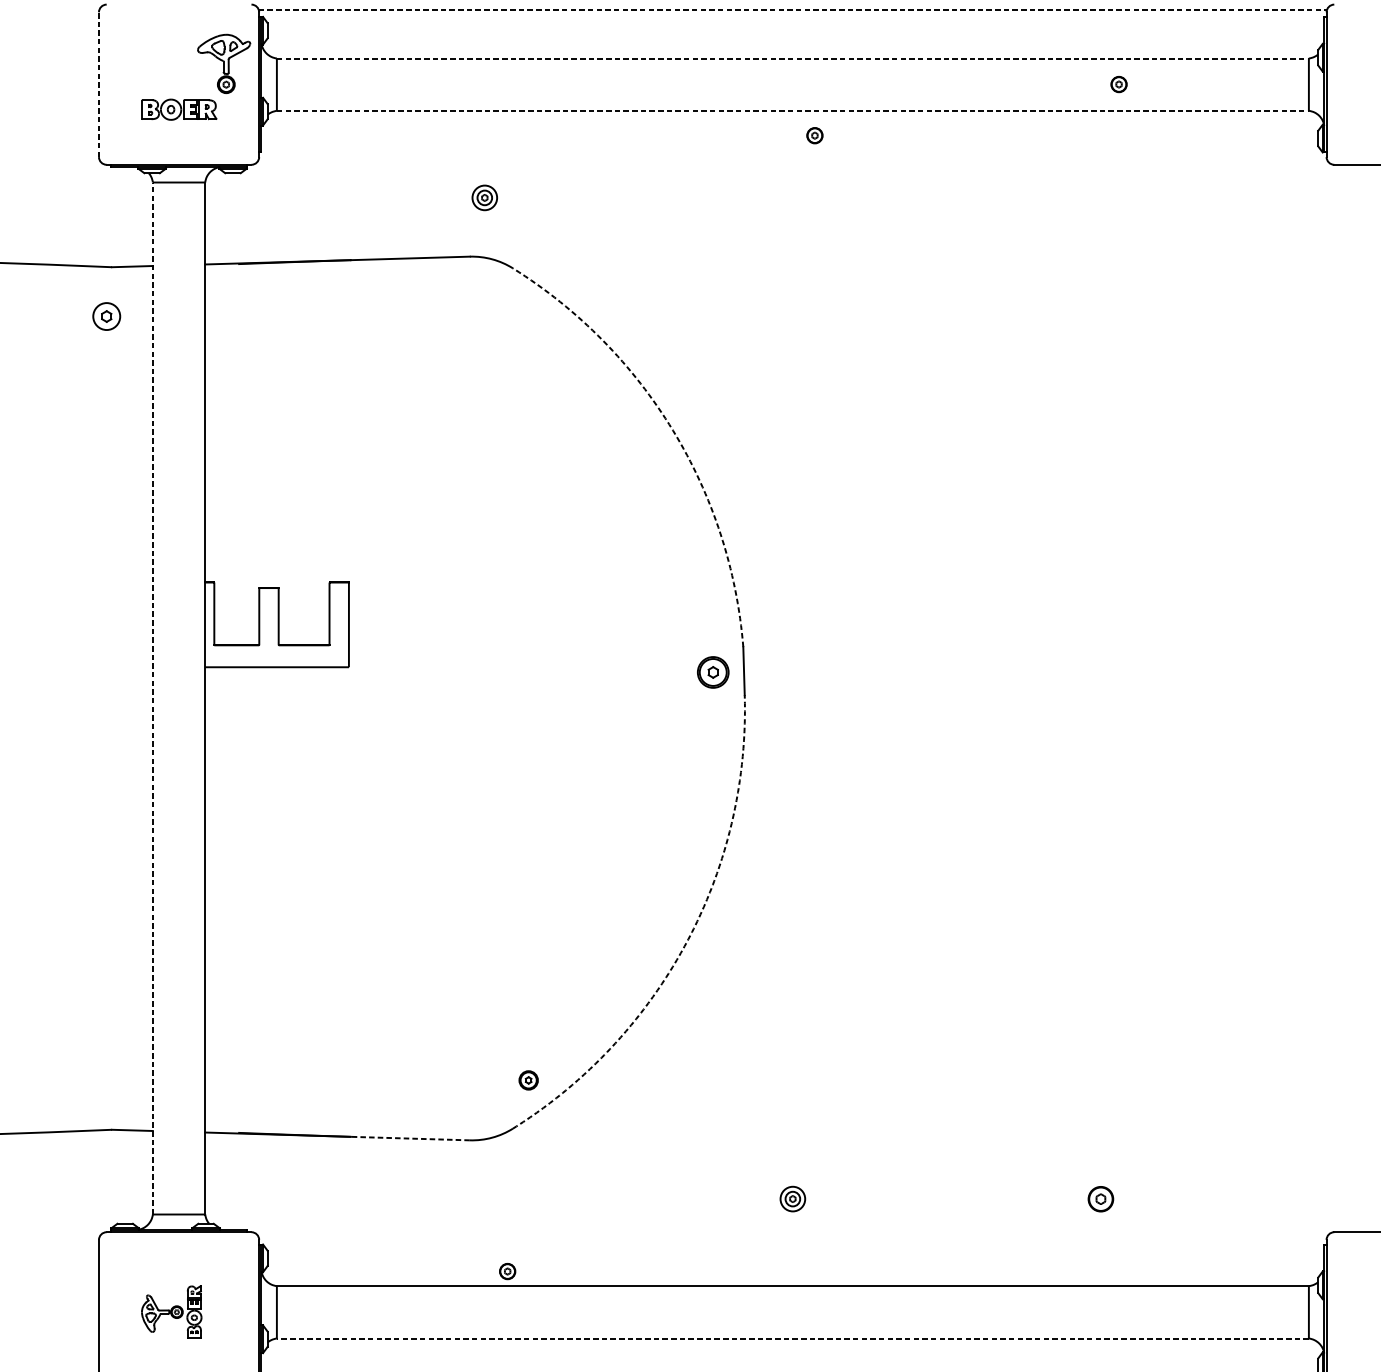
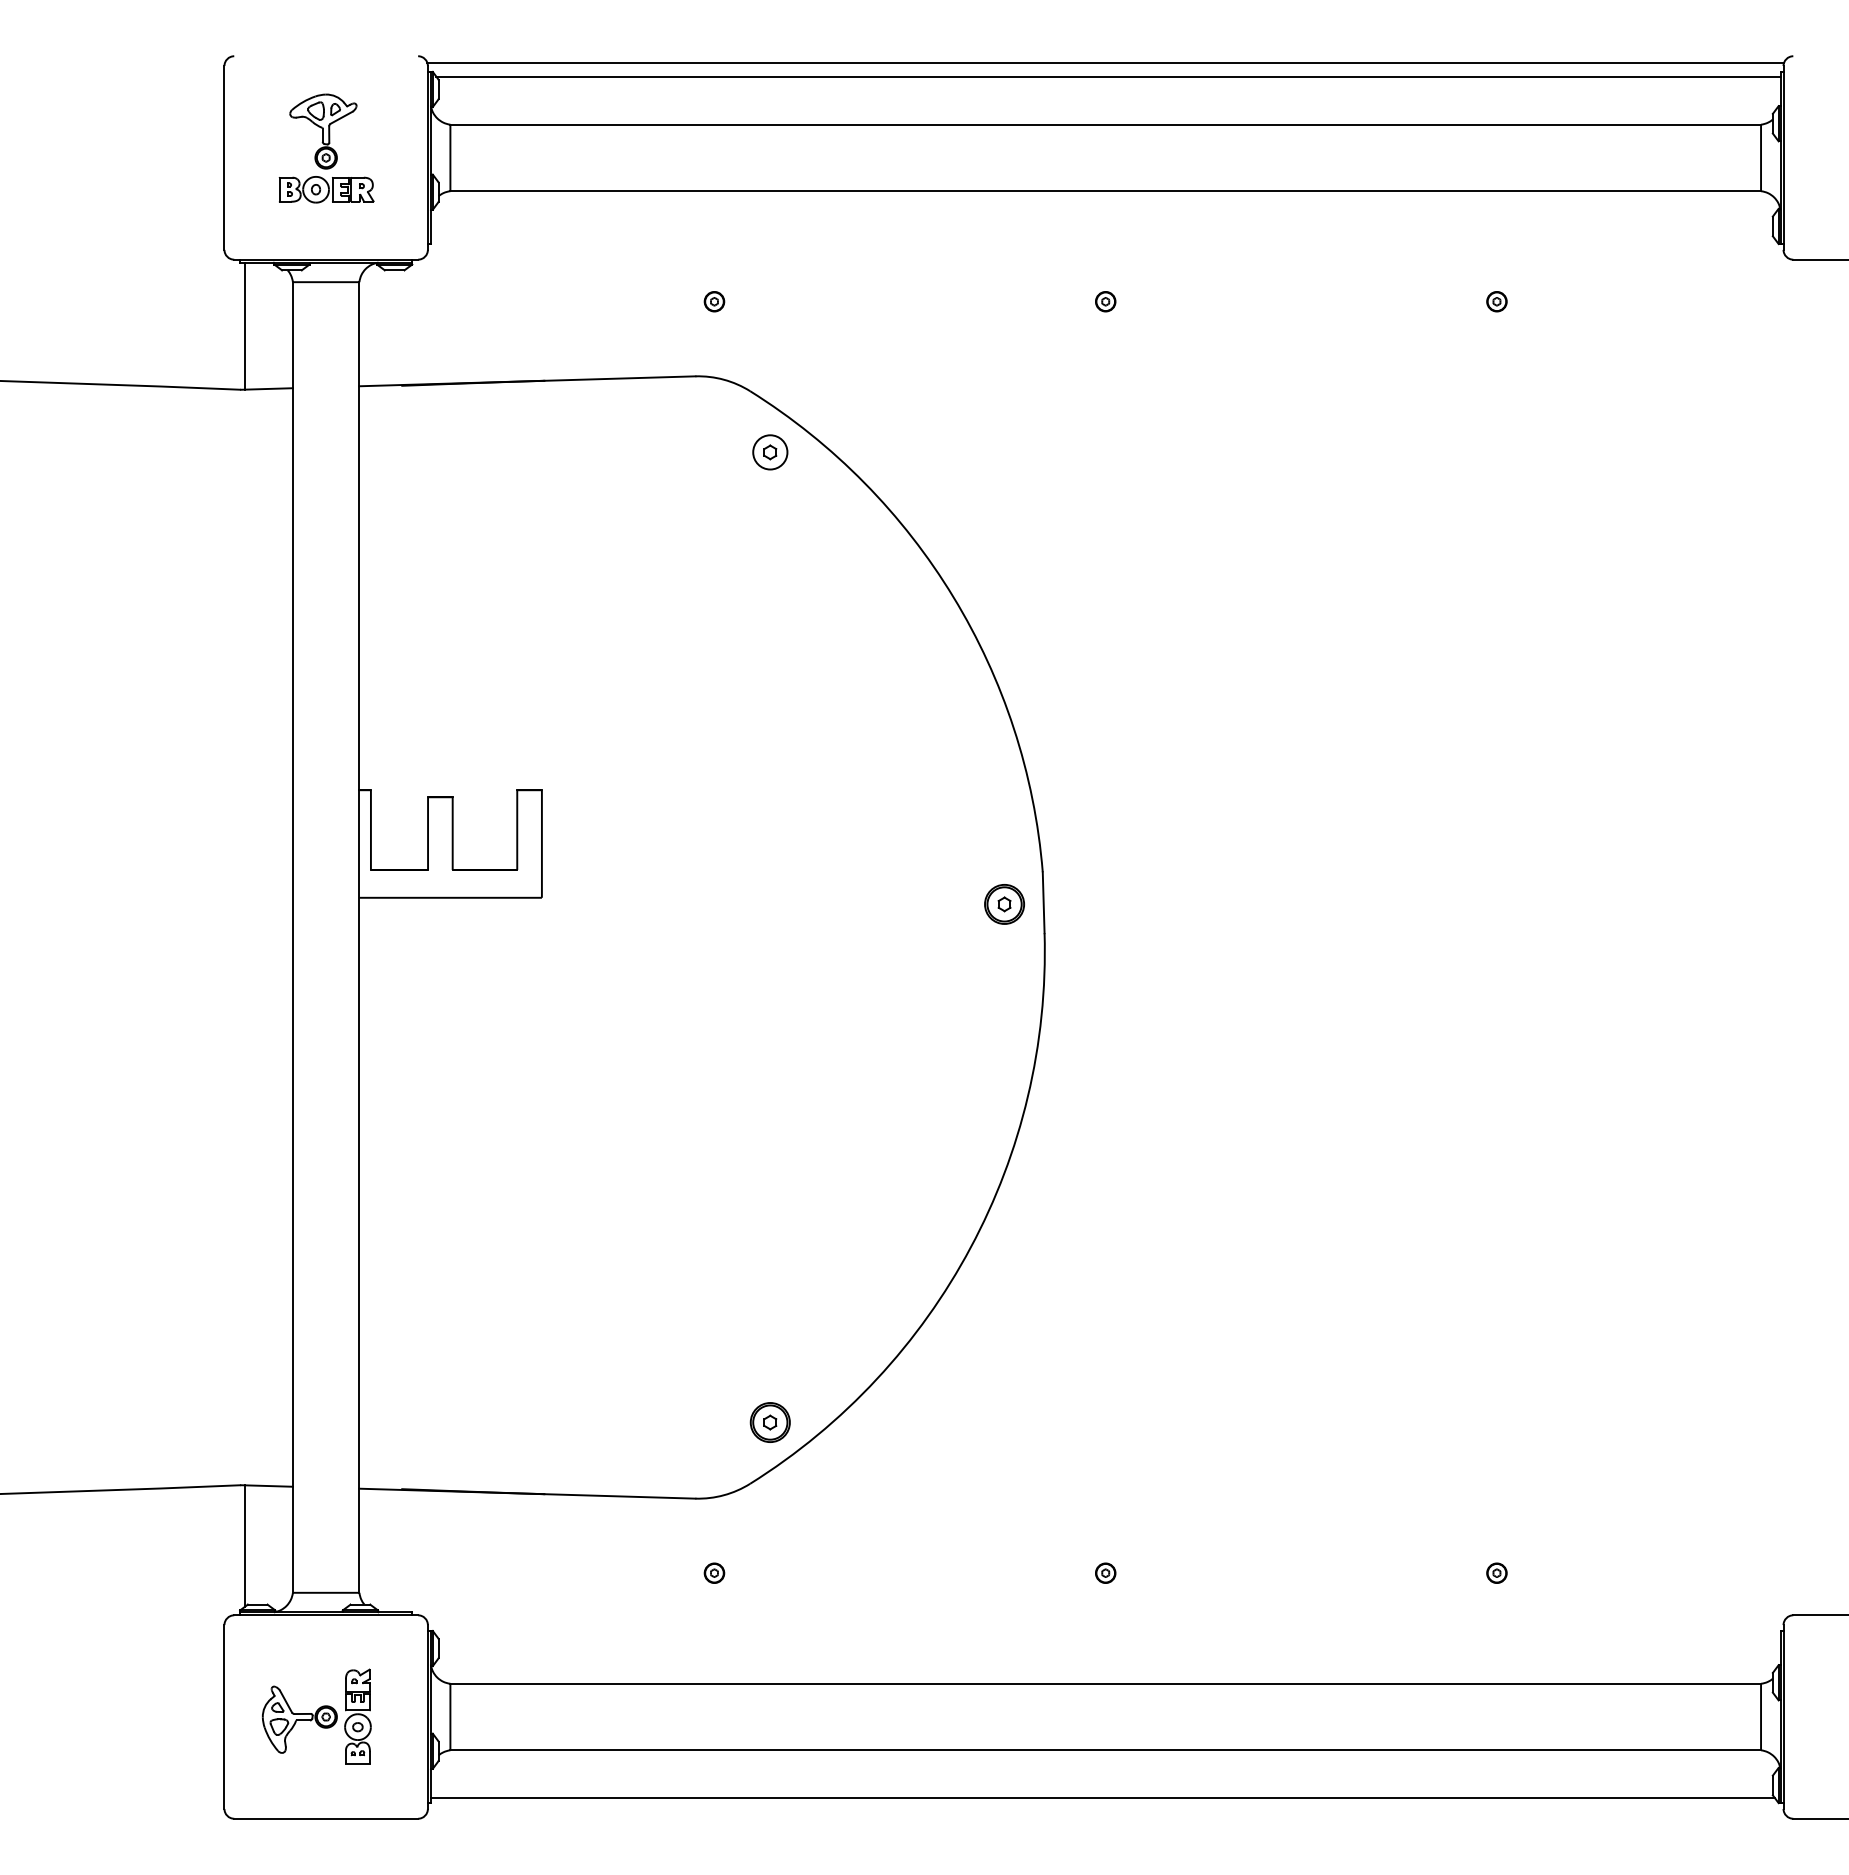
line: (793, 10) -> (1106, 63), dashed -> solid
line: (795, 20) -> (1108, 76), added
line: (793, 58) -> (1106, 124), dashed -> solid
part: (224, 63) -> (323, 131), moved
line: (99, 84) -> (224, 157), dashed -> solid
part: (1118, 84) -> (1496, 301), moved
line: (793, 111) -> (1106, 191), dashed -> solid
part: (814, 135) -> (1105, 301), moved
circle: (484, 197) -> (714, 301), size x0.62
line: (115, 216) -> (245, 325), added
part: (106, 316) -> (770, 452), moved
arc: (673, 430) -> (953, 597), dashed -> solid
line: (152, 698) -> (292, 937), dashed -> solid
arc: (686, 942) -> (970, 1247), dashed -> solid
part: (528, 1080) -> (769, 1422), size x1.67
line: (410, 1138) -> (619, 1496), dashed -> solid
line: (115, 1177) -> (245, 1545), added
part: (1100, 1198) -> (1496, 1572), size x0.62
circle: (792, 1199) -> (1105, 1573), size x0.62
part: (507, 1270) -> (714, 1572), moved
part: (171, 1311) -> (316, 1716), size x1.43
line: (792, 1338) -> (1105, 1750), dashed -> solid

